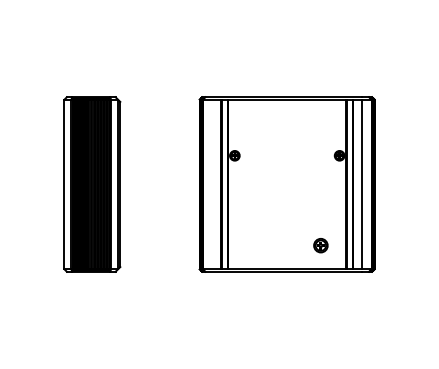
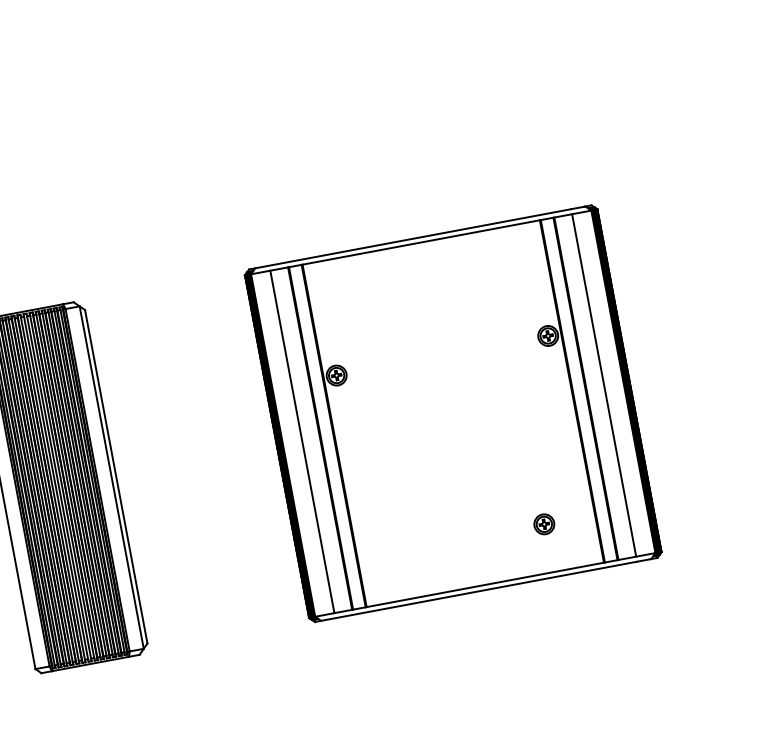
line: (212, 184) -> (302, 441), added
part: (320, 245) -> (543, 524), size x0.71

